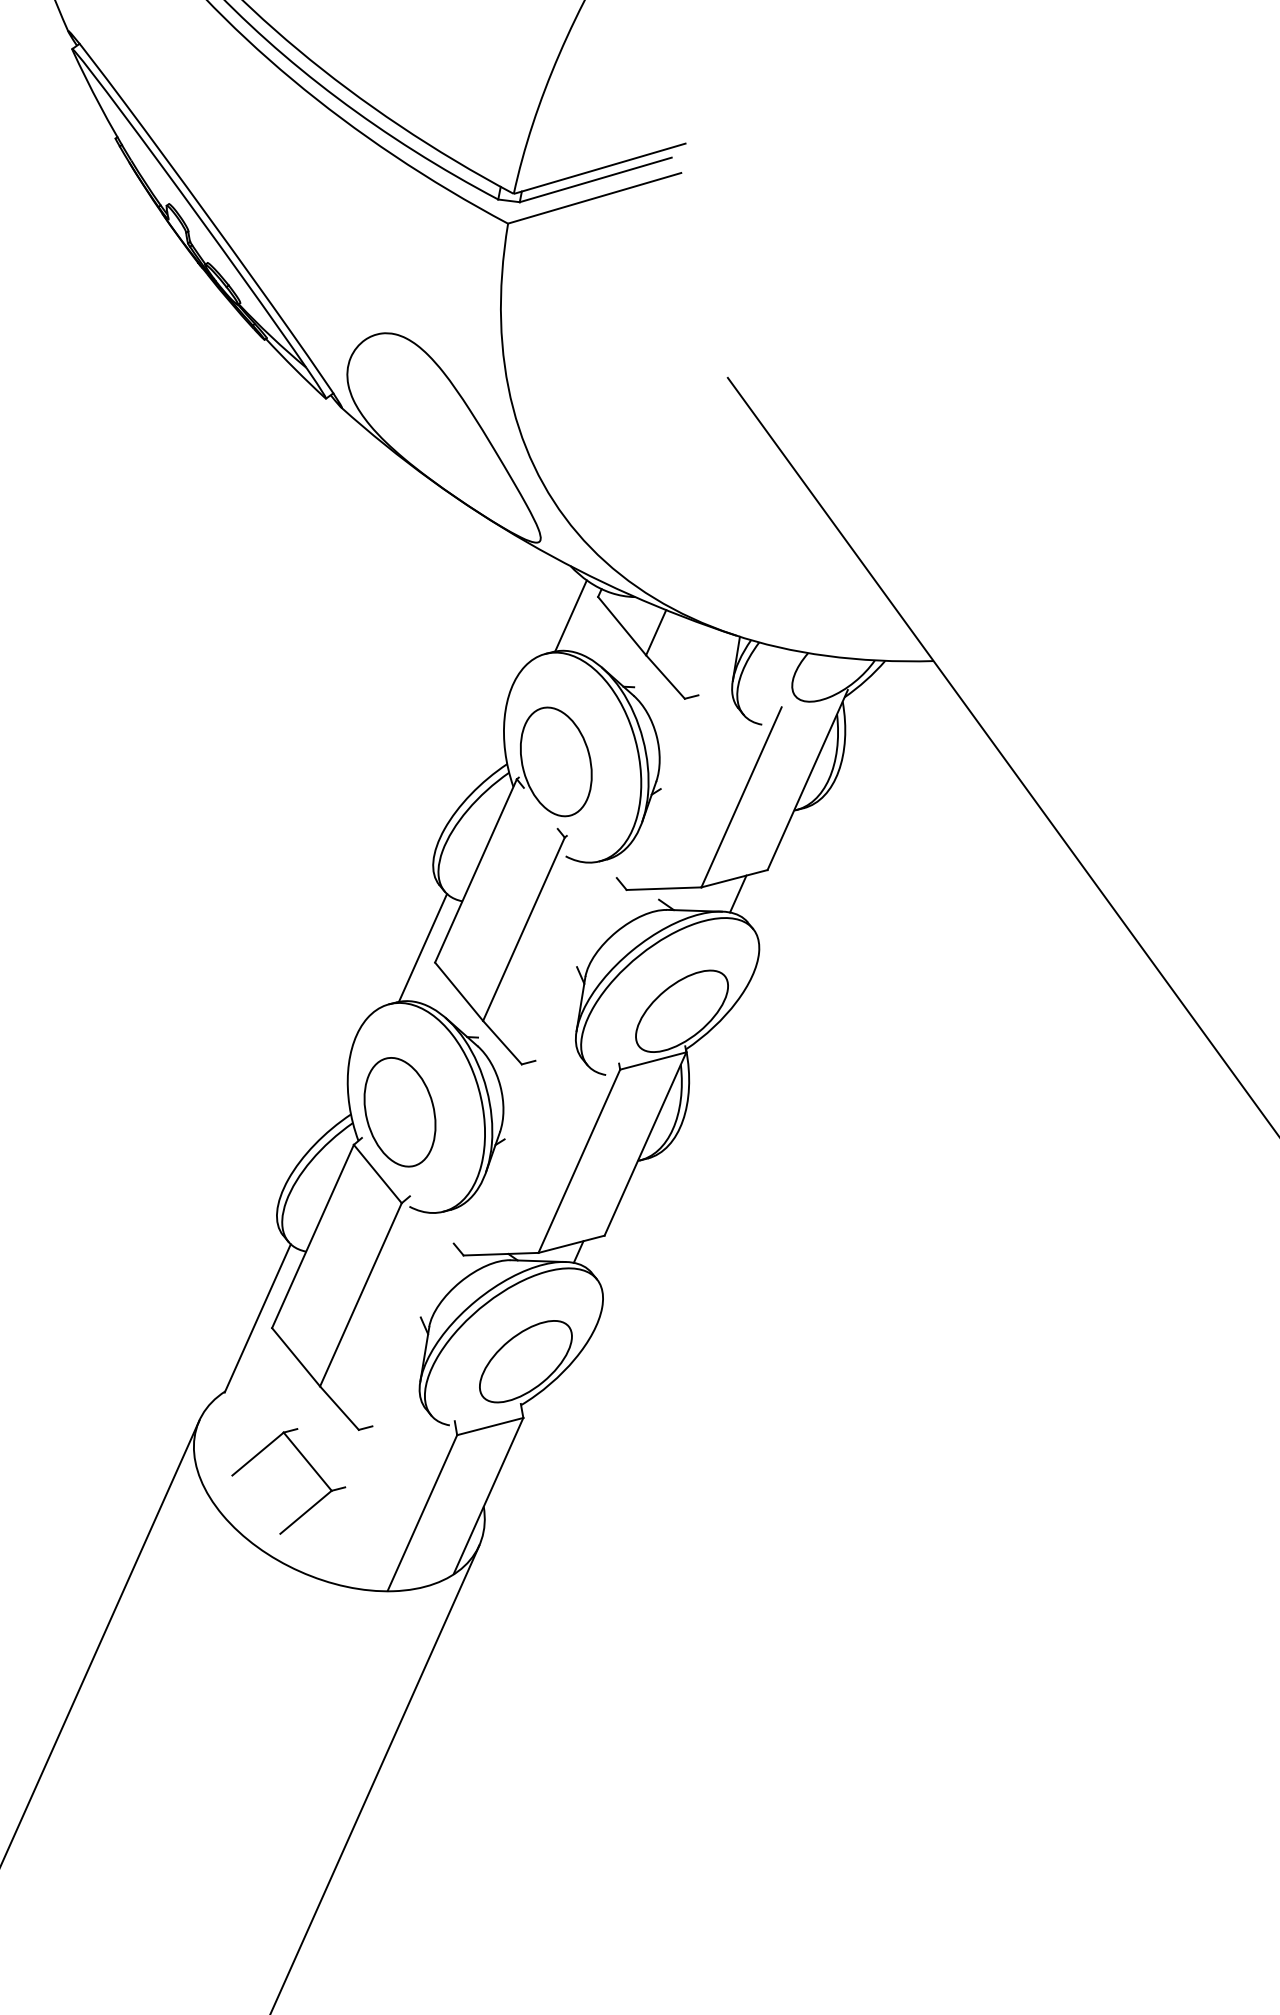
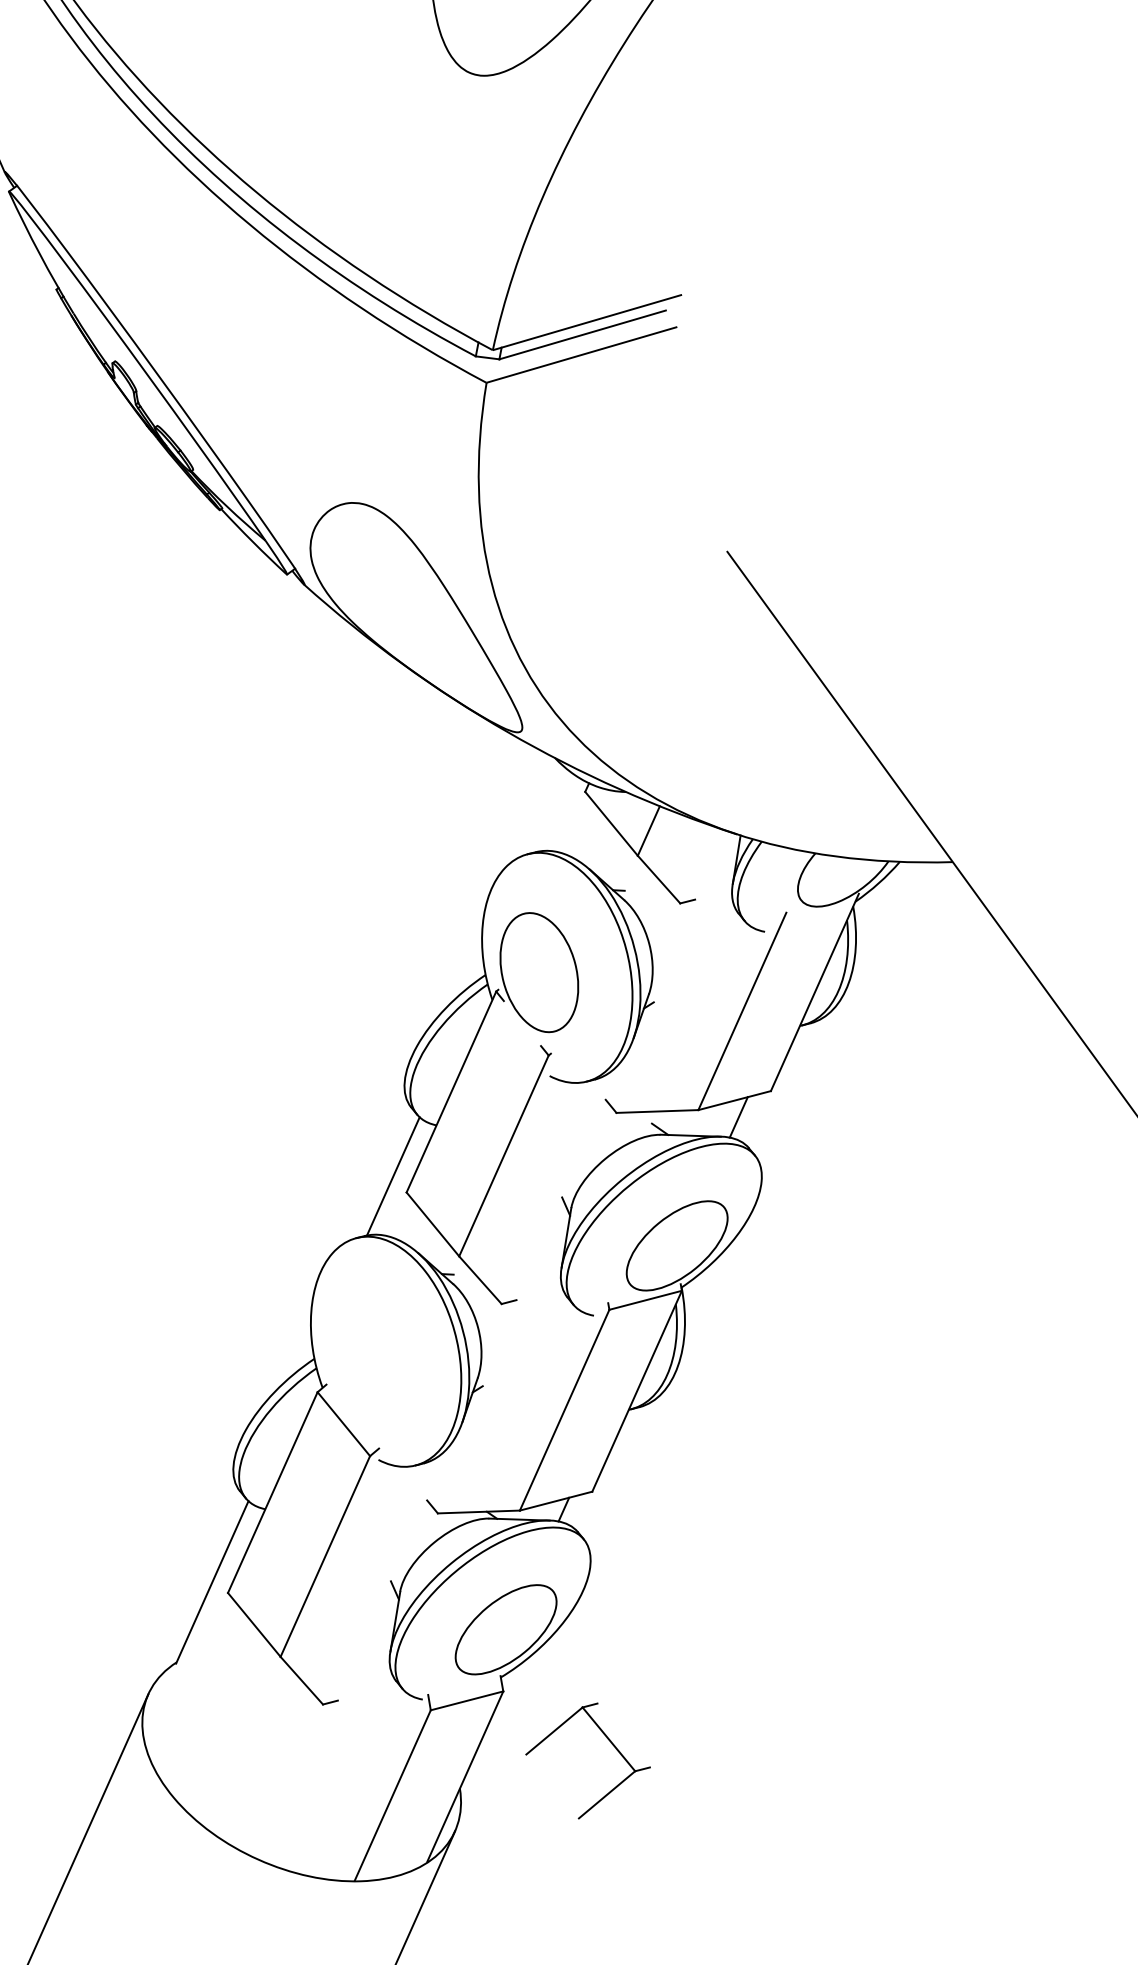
line: (570, 615) -> (554, 812), removed
part: (399, 1112) -> (367, 1356), removed
part: (307, 1463) -> (608, 1741), moved

